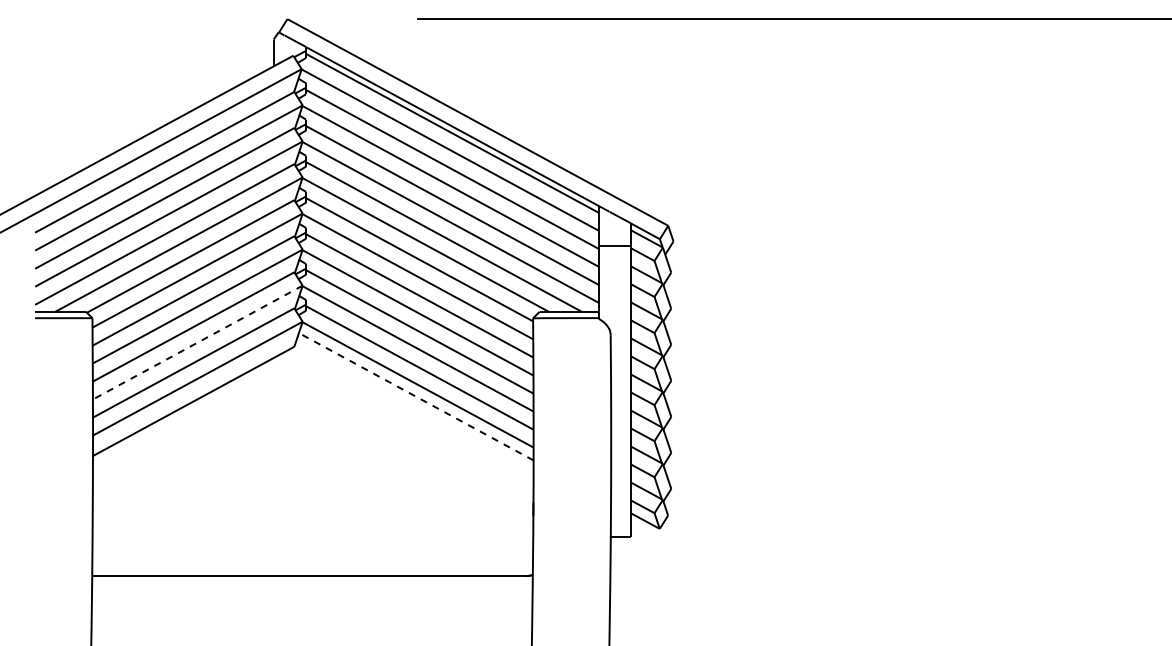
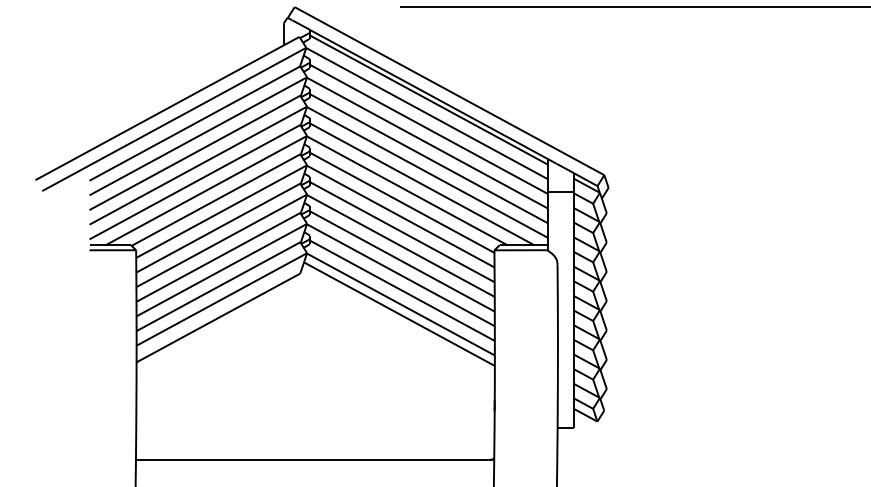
line: (197, 342) -> (221, 270), dashed -> solid
line: (415, 396) -> (398, 313), dashed -> solid

